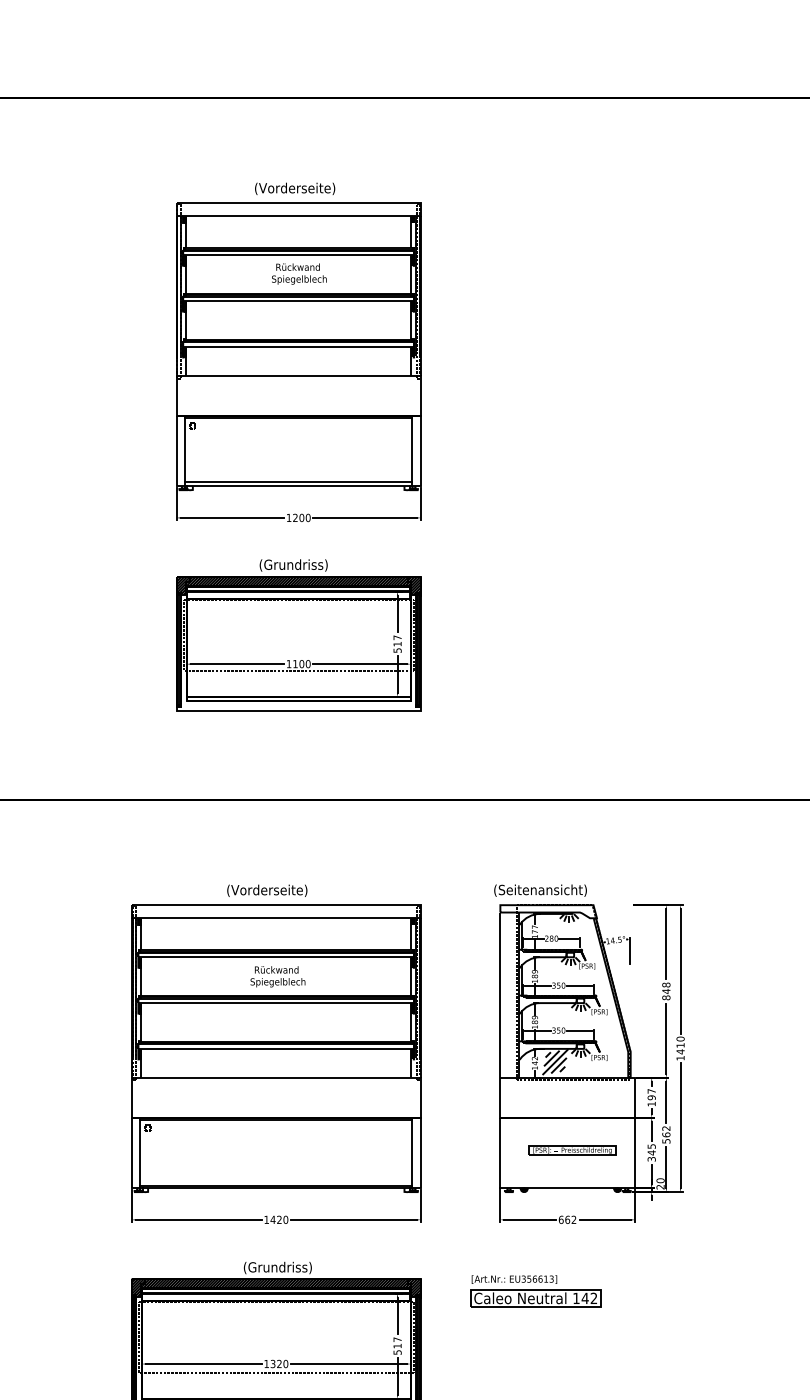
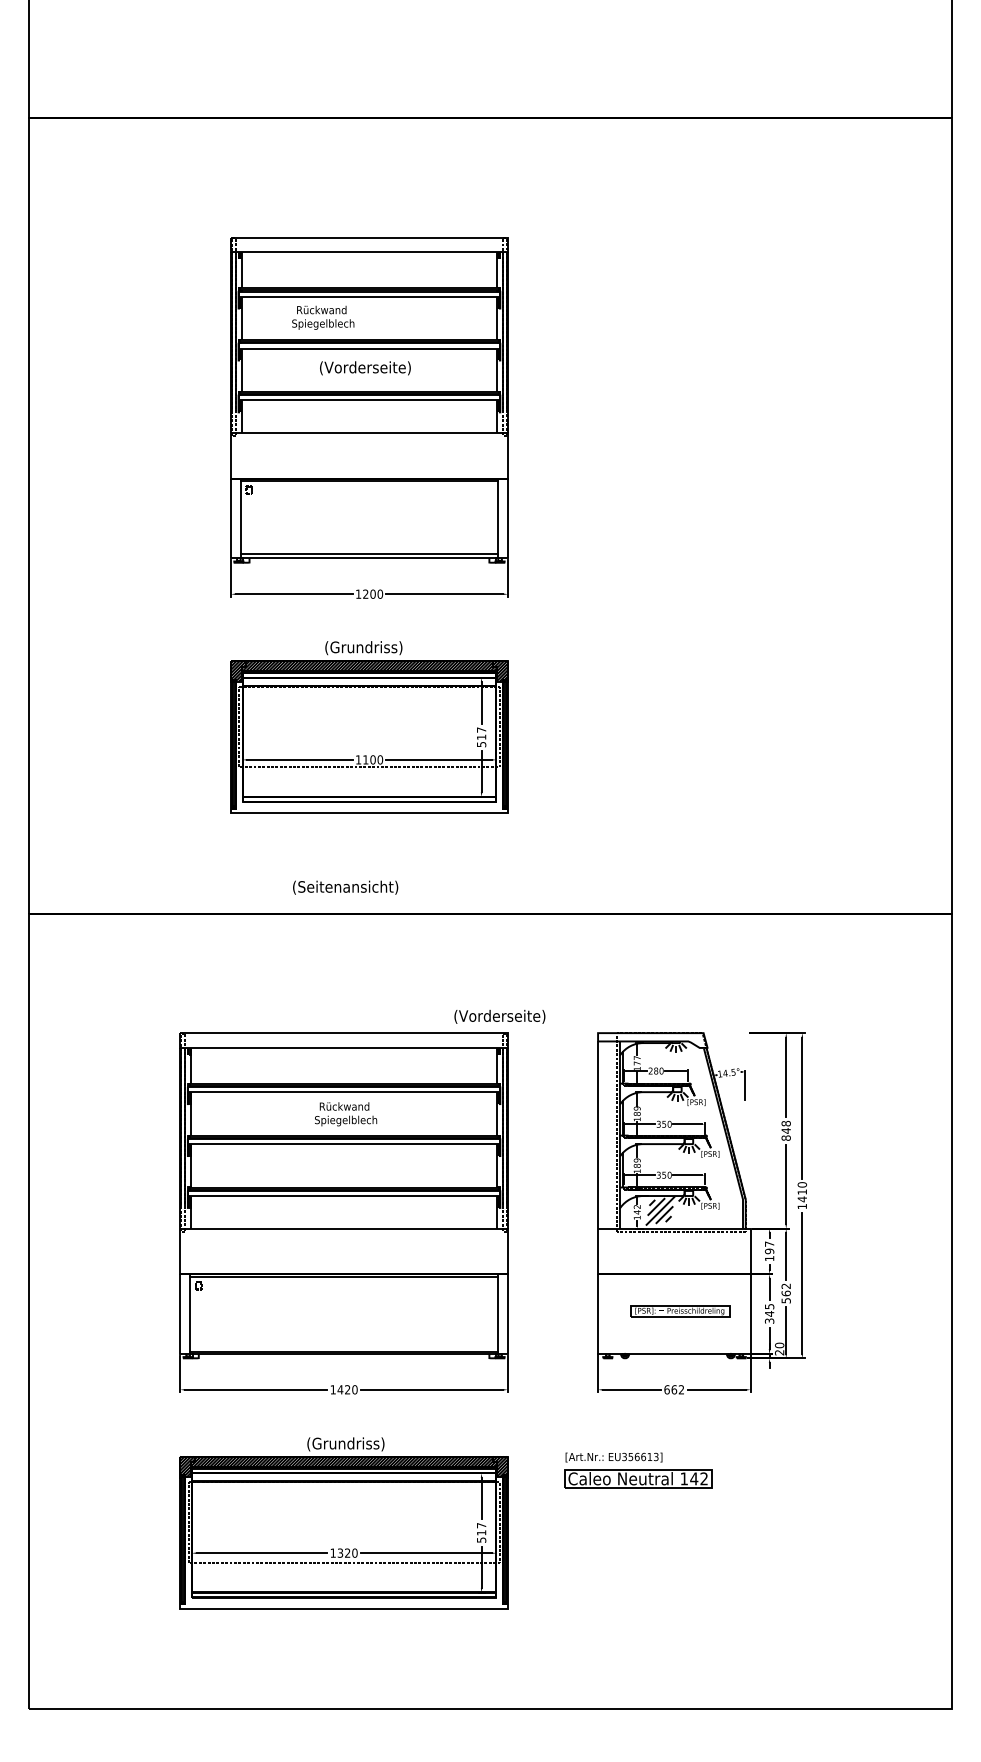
text: (295, 189) -> (365, 368), moved
text: (299, 273) -> (323, 317), moved
text: (266, 890) -> (499, 1016), moved
text: (540, 890) -> (345, 887), moved

